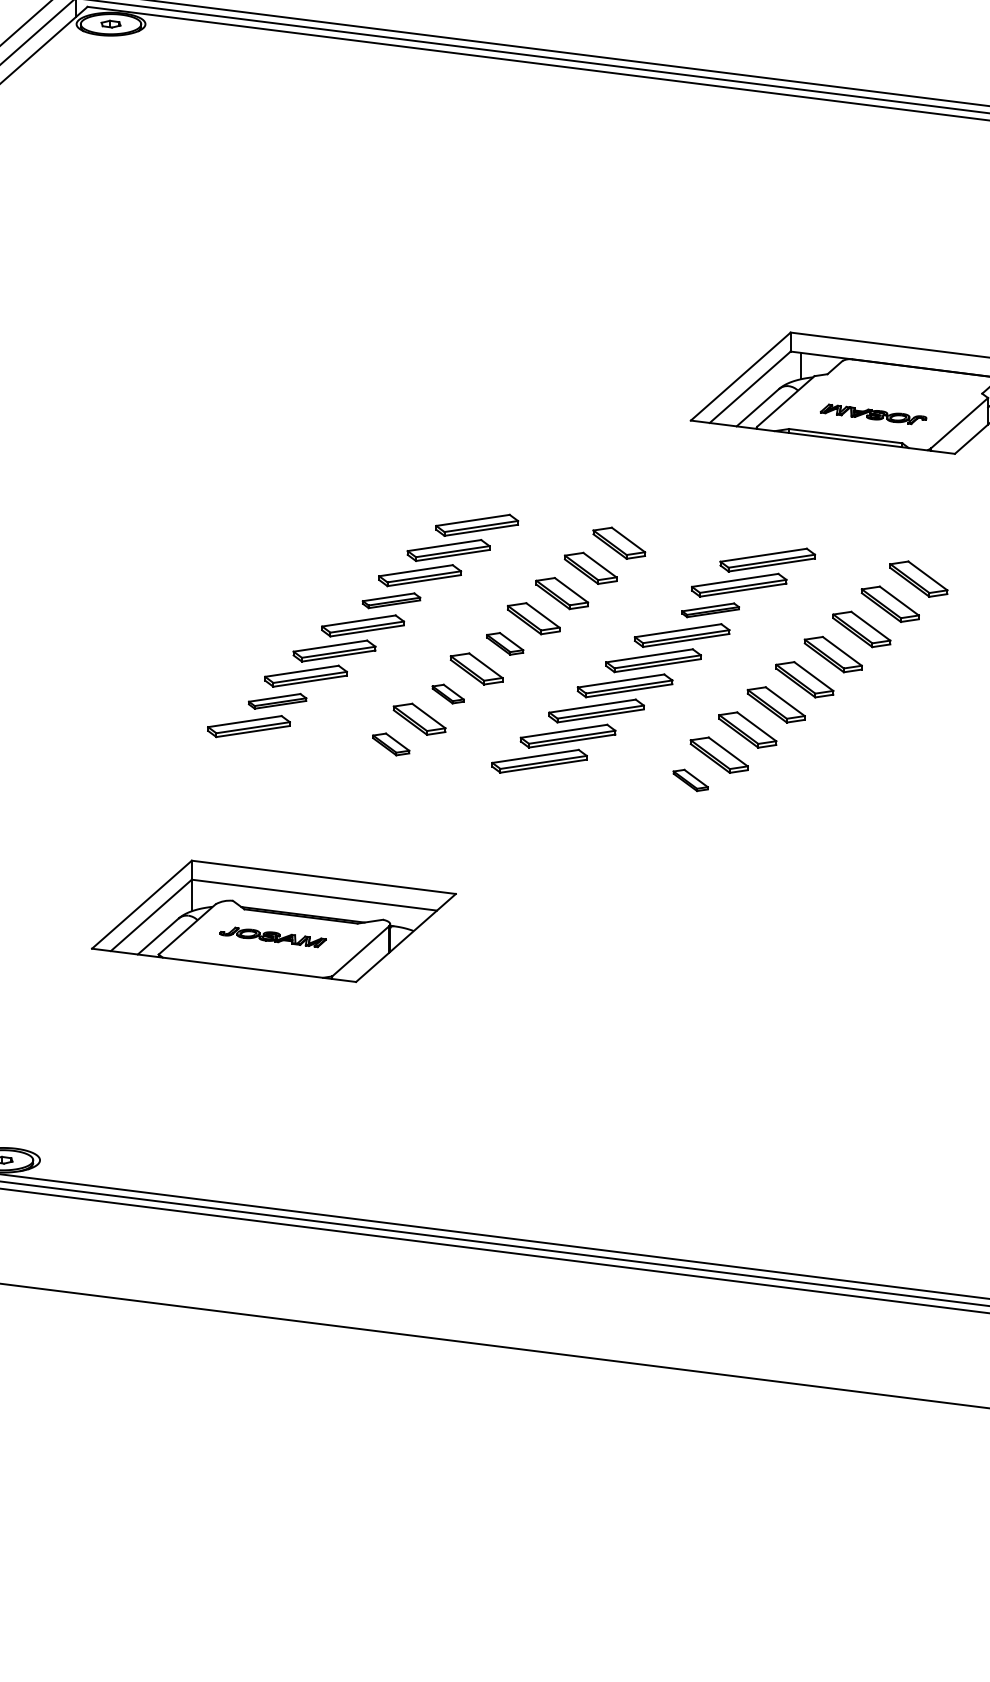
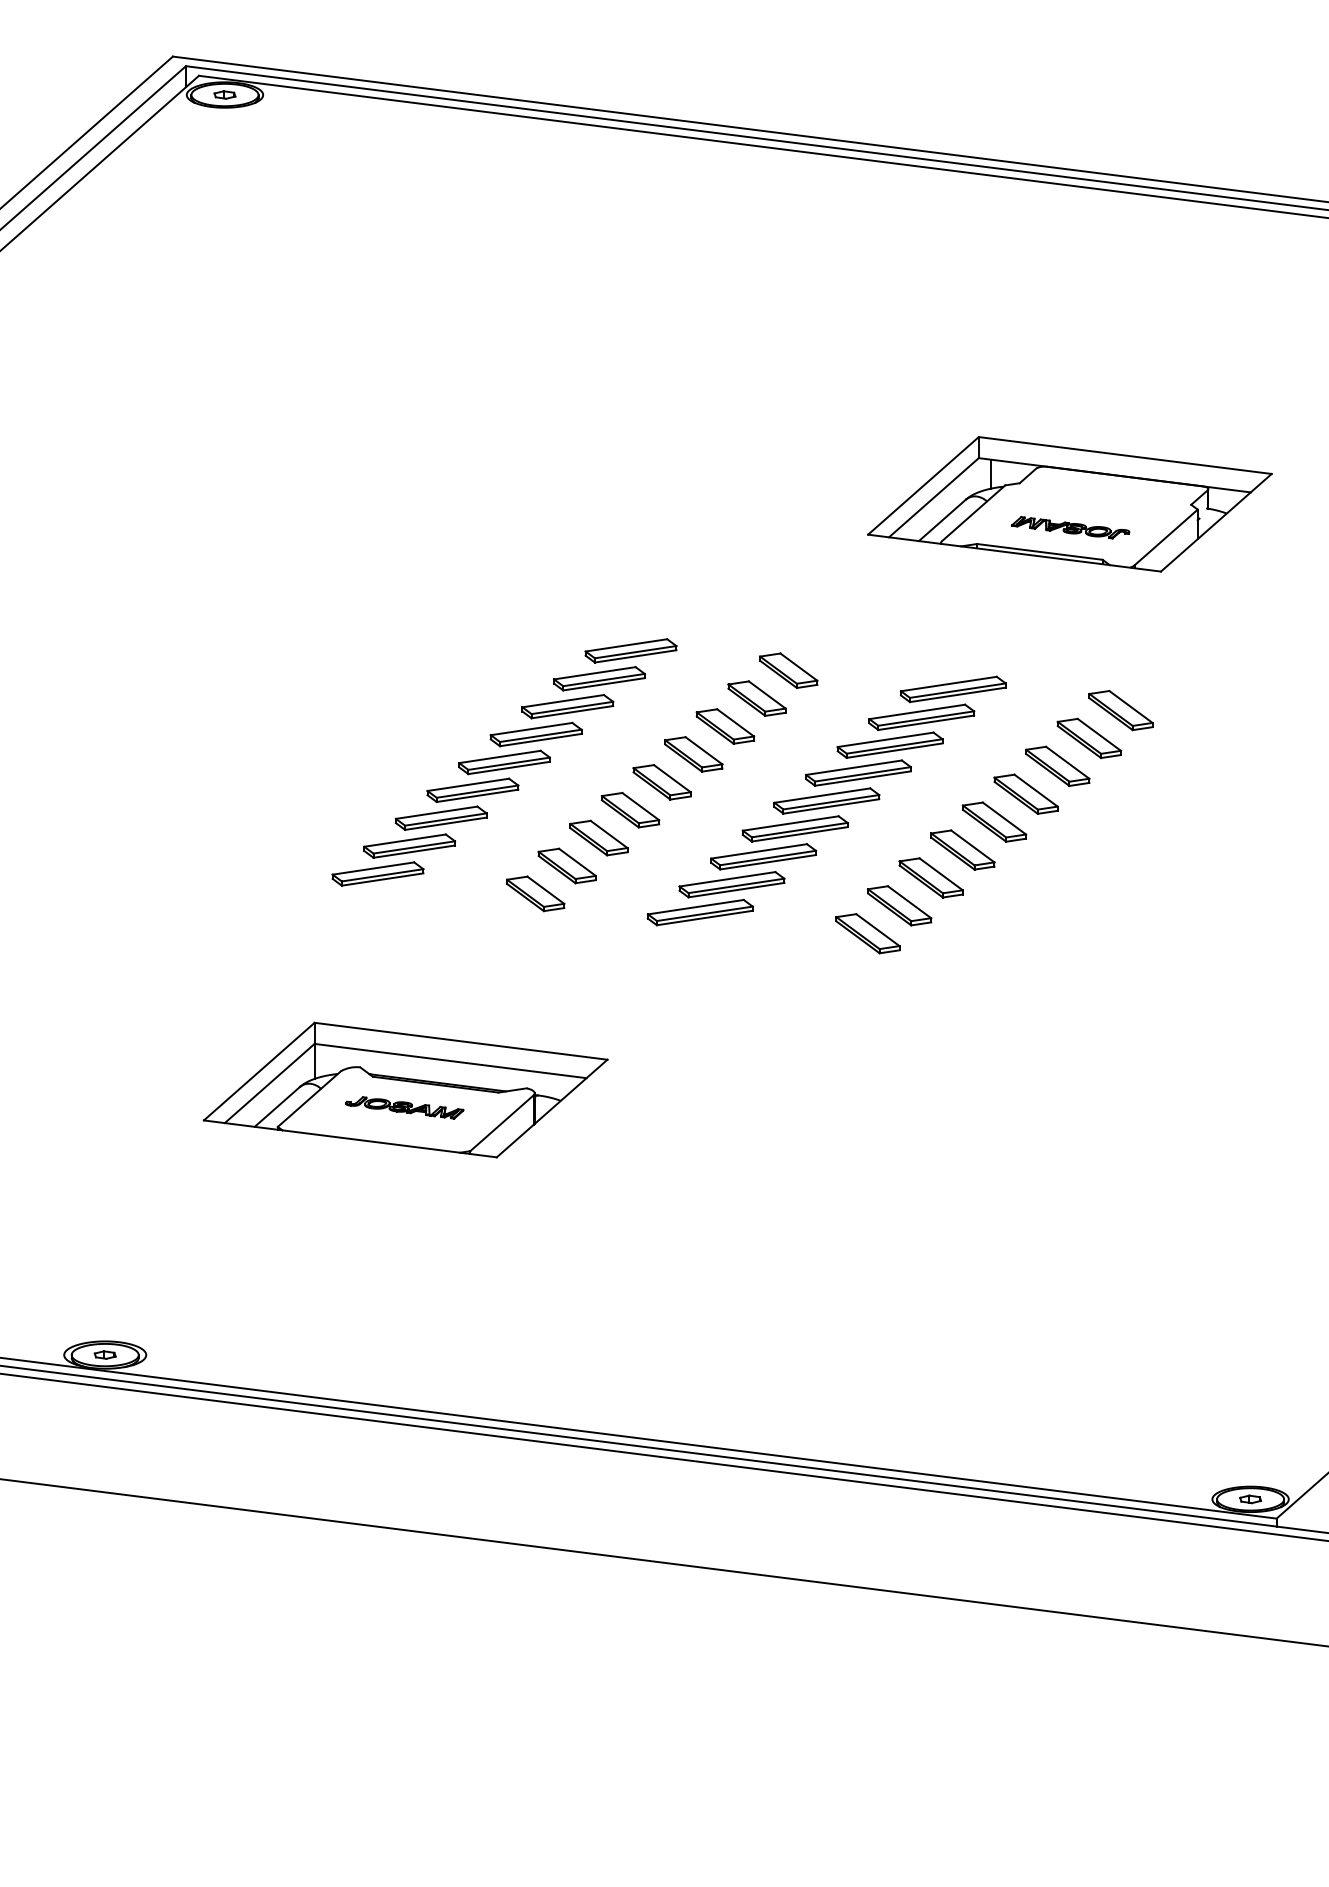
part: (391, 600) -> (535, 734), size x1.43
part: (710, 609) -> (889, 744), size x1.67
part: (504, 644) -> (661, 782), size x1.43
part: (447, 693) -> (598, 837), size x1.67
part: (277, 700) -> (409, 845), size x1.43
part: (391, 744) -> (535, 893), size x1.43
part: (690, 780) -> (867, 933), size x1.67

